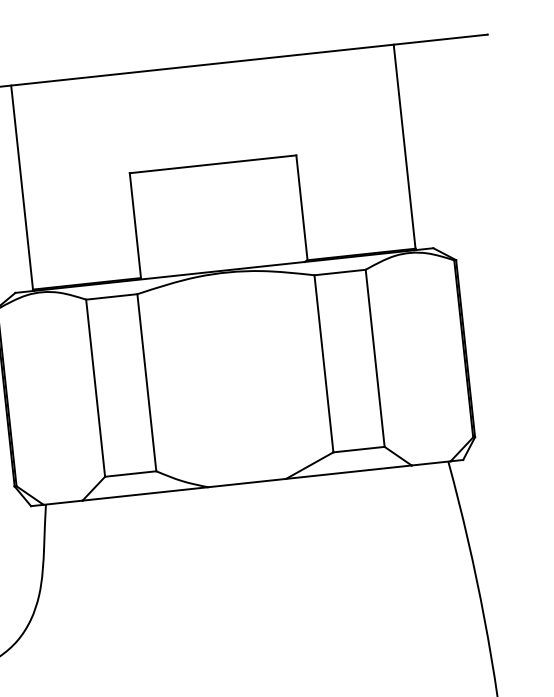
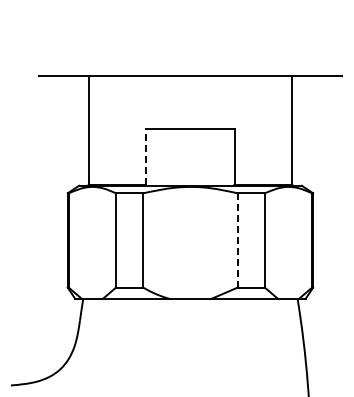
line: (136, 226) -> (146, 157), solid -> dashed
line: (323, 362) -> (237, 239), solid -> dashed

